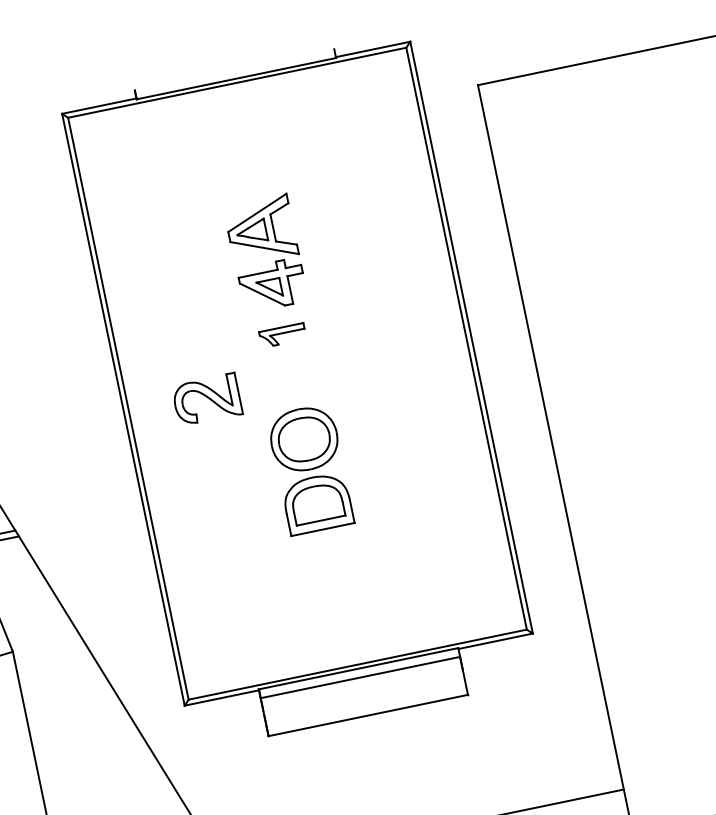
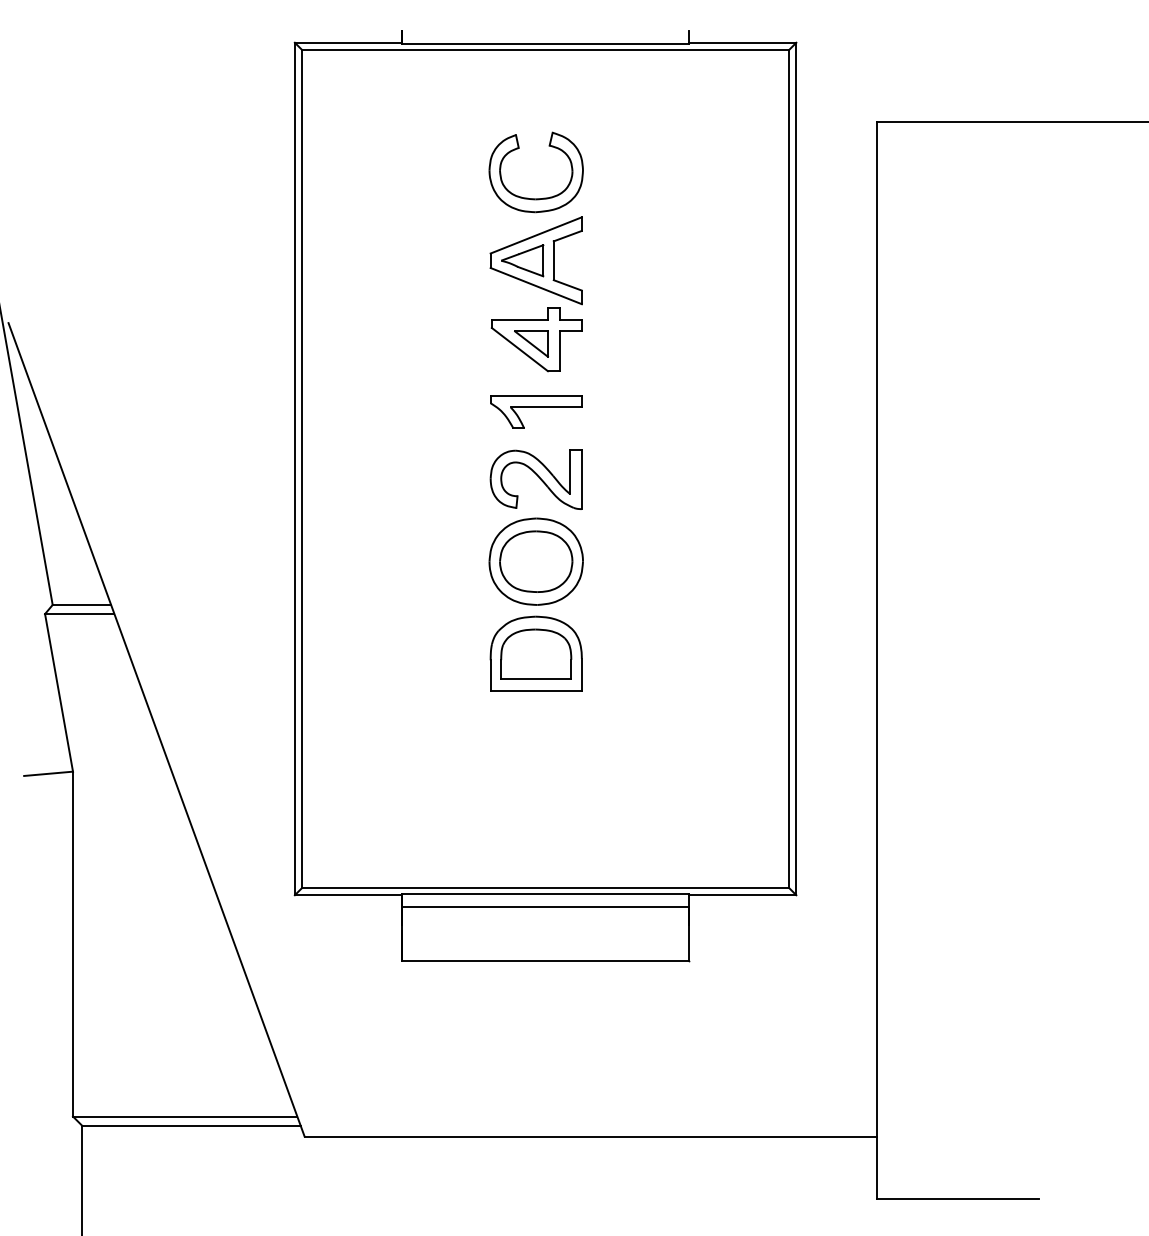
part: (251, 187) -> (535, 198), added
part: (282, 335) -> (536, 411), size x1.43
part: (206, 400) -> (535, 479), moved

